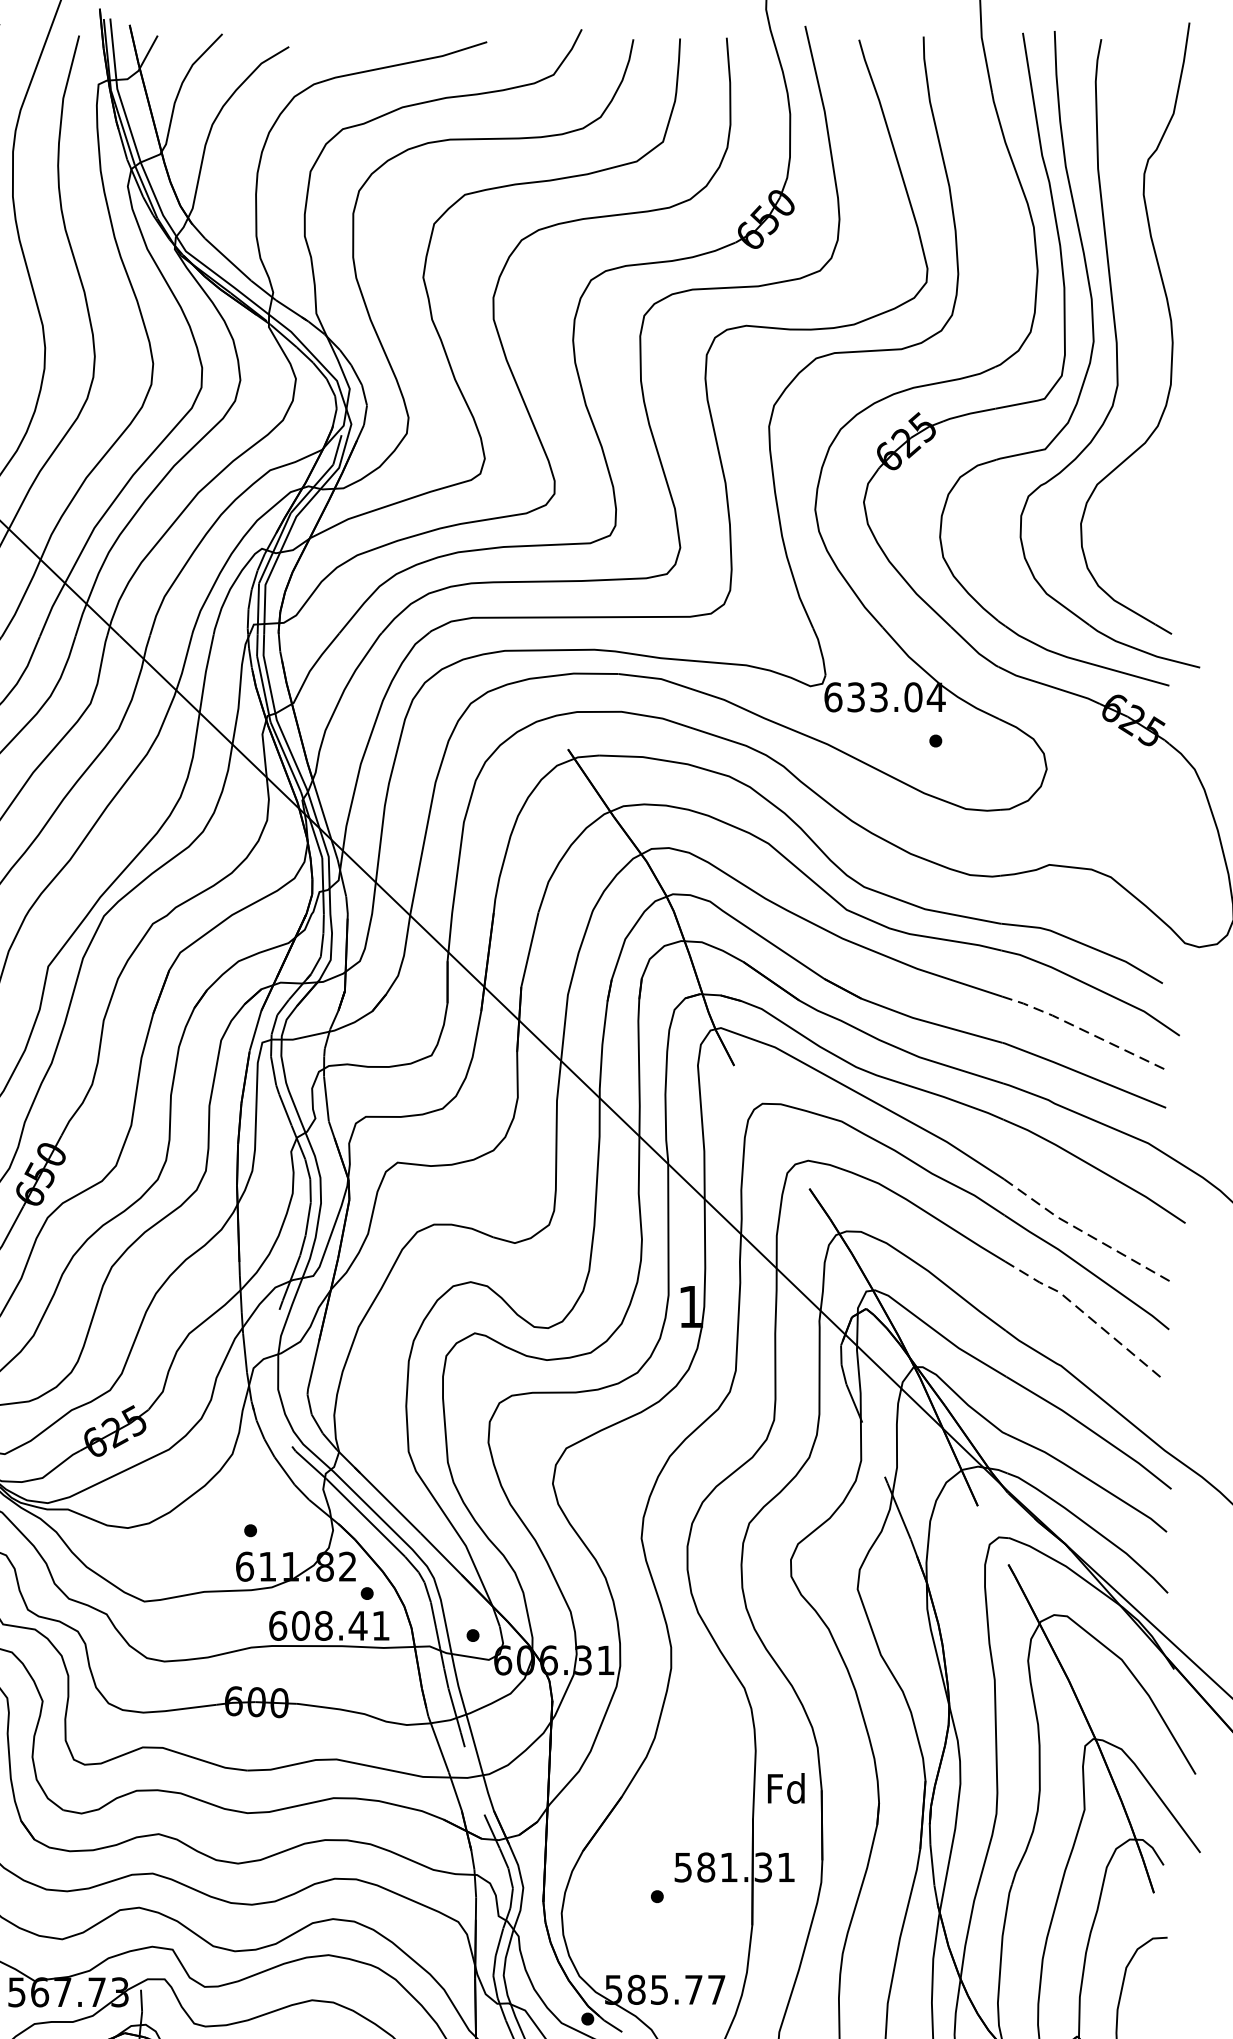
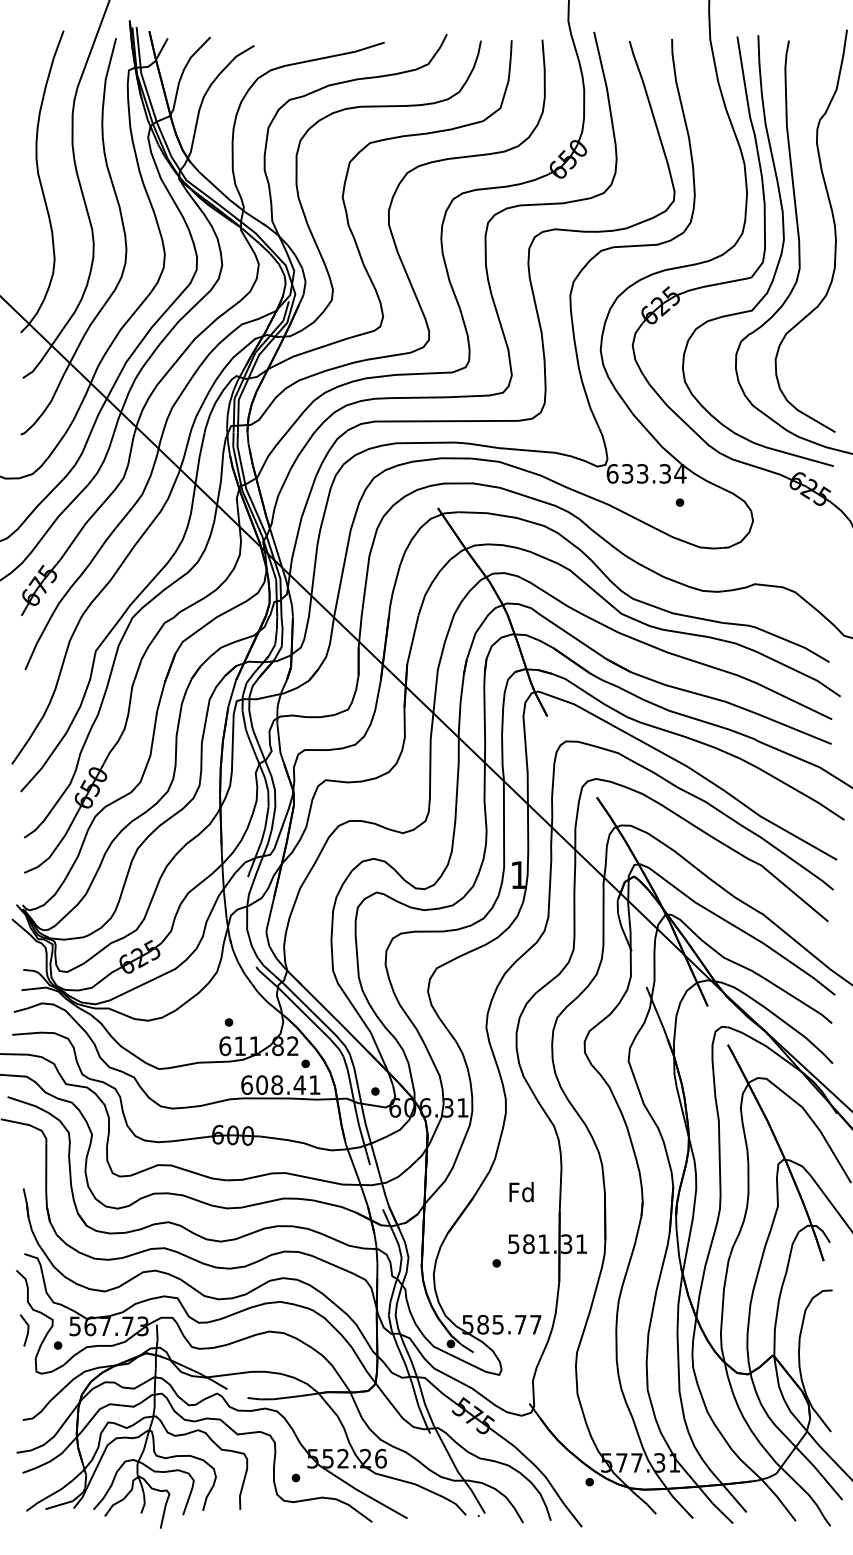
text: (913, 696) -> (665, 473), 633.04 -> 633.34
line: (1083, 1030) -> (777, 693), dashed -> solid
line: (1086, 1232) -> (779, 826), dashed -> solid
line: (1085, 1313) -> (778, 879), dashed -> solid
text: (786, 1788) -> (521, 1192), moved

